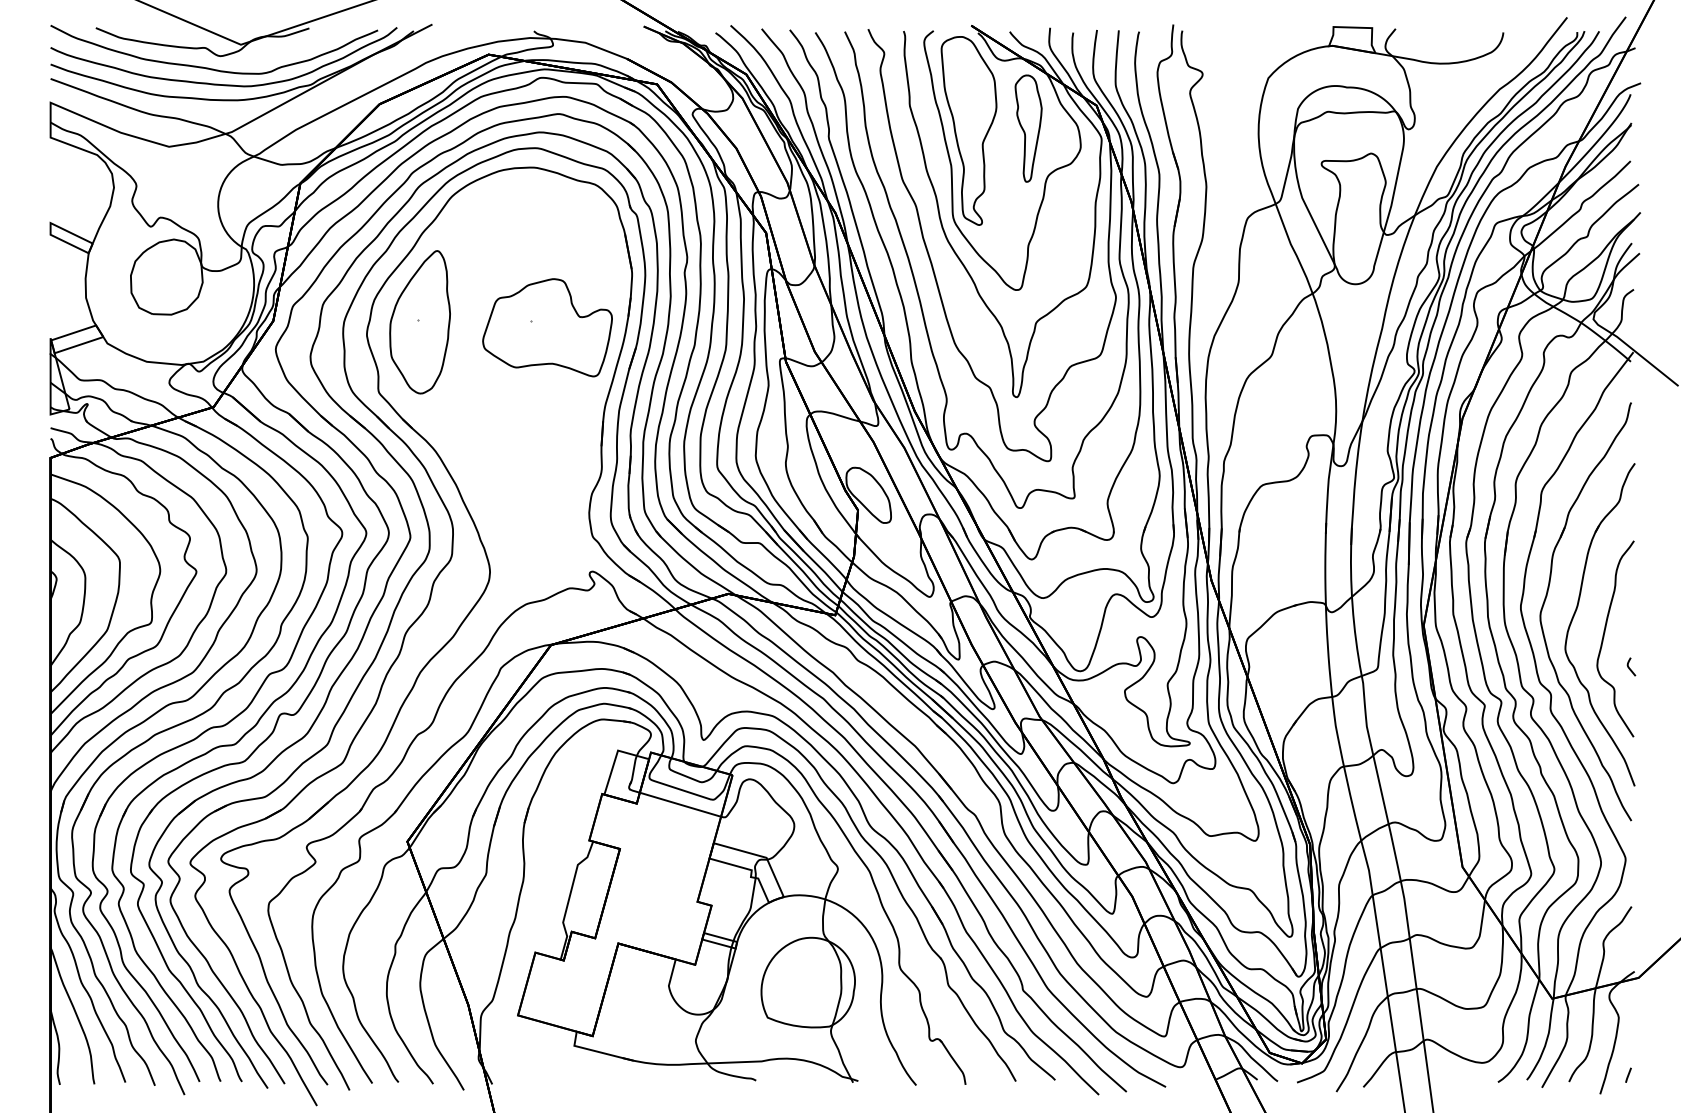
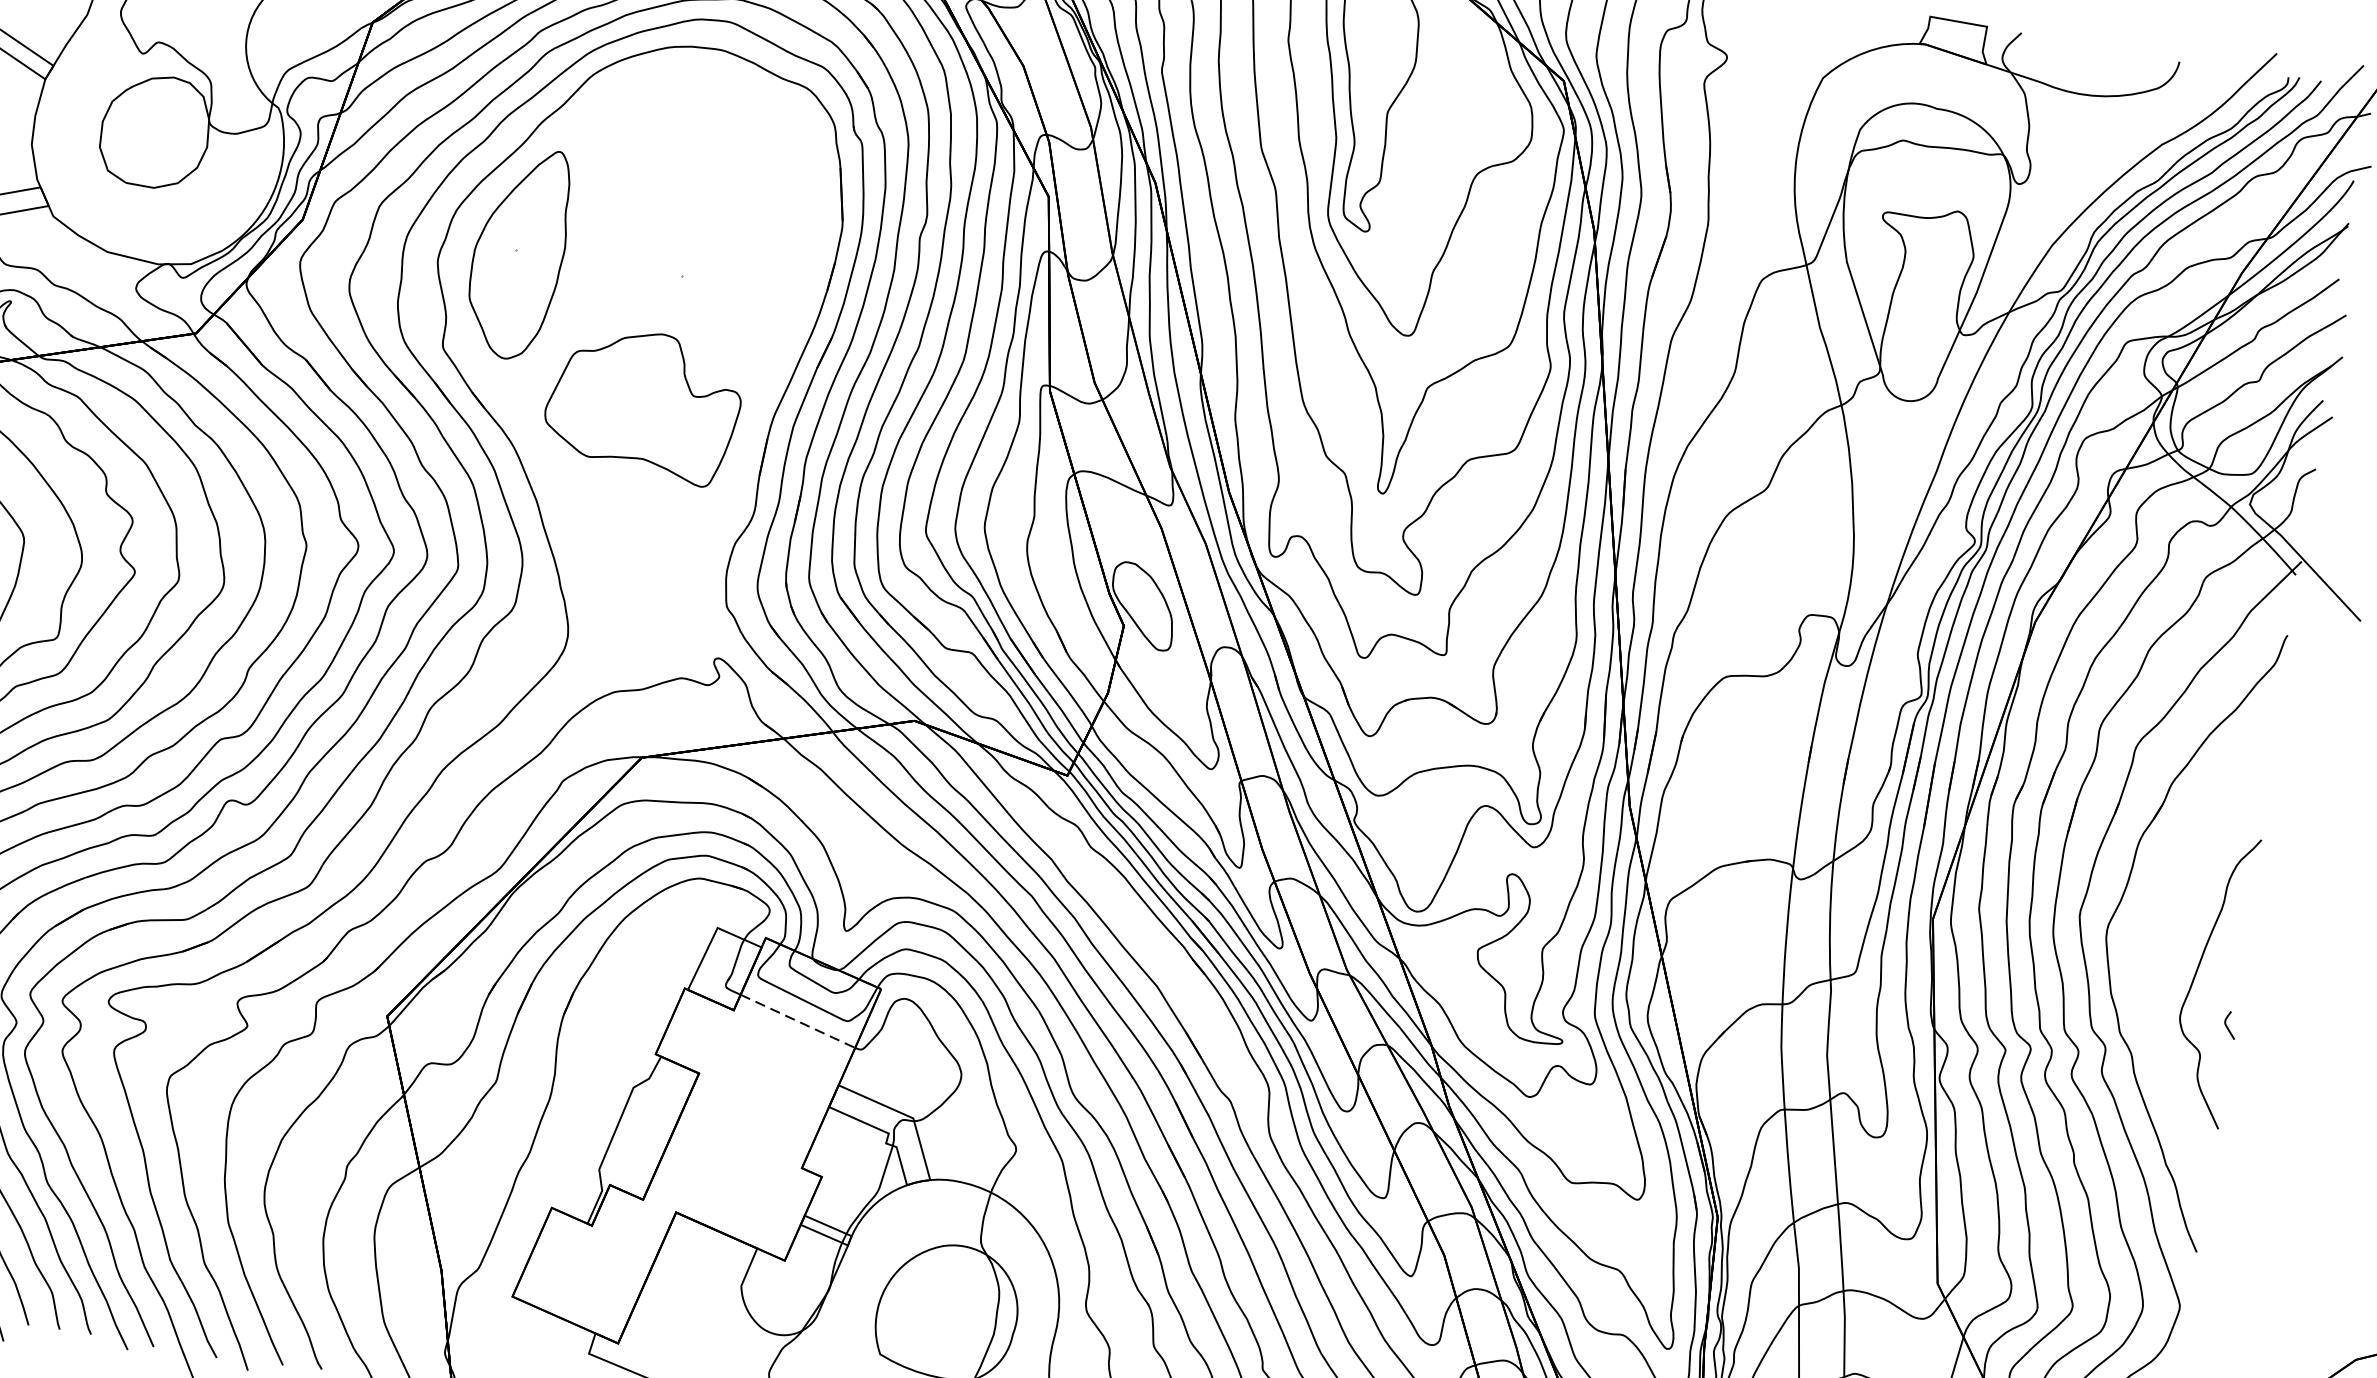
part: (1028, 128) -> (1458, 99), removed
part: (547, 327) -> (643, 404), moved
part: (1575, 614) -> (2159, 935), removed
line: (680, 804) -> (798, 1021), solid -> dashed

